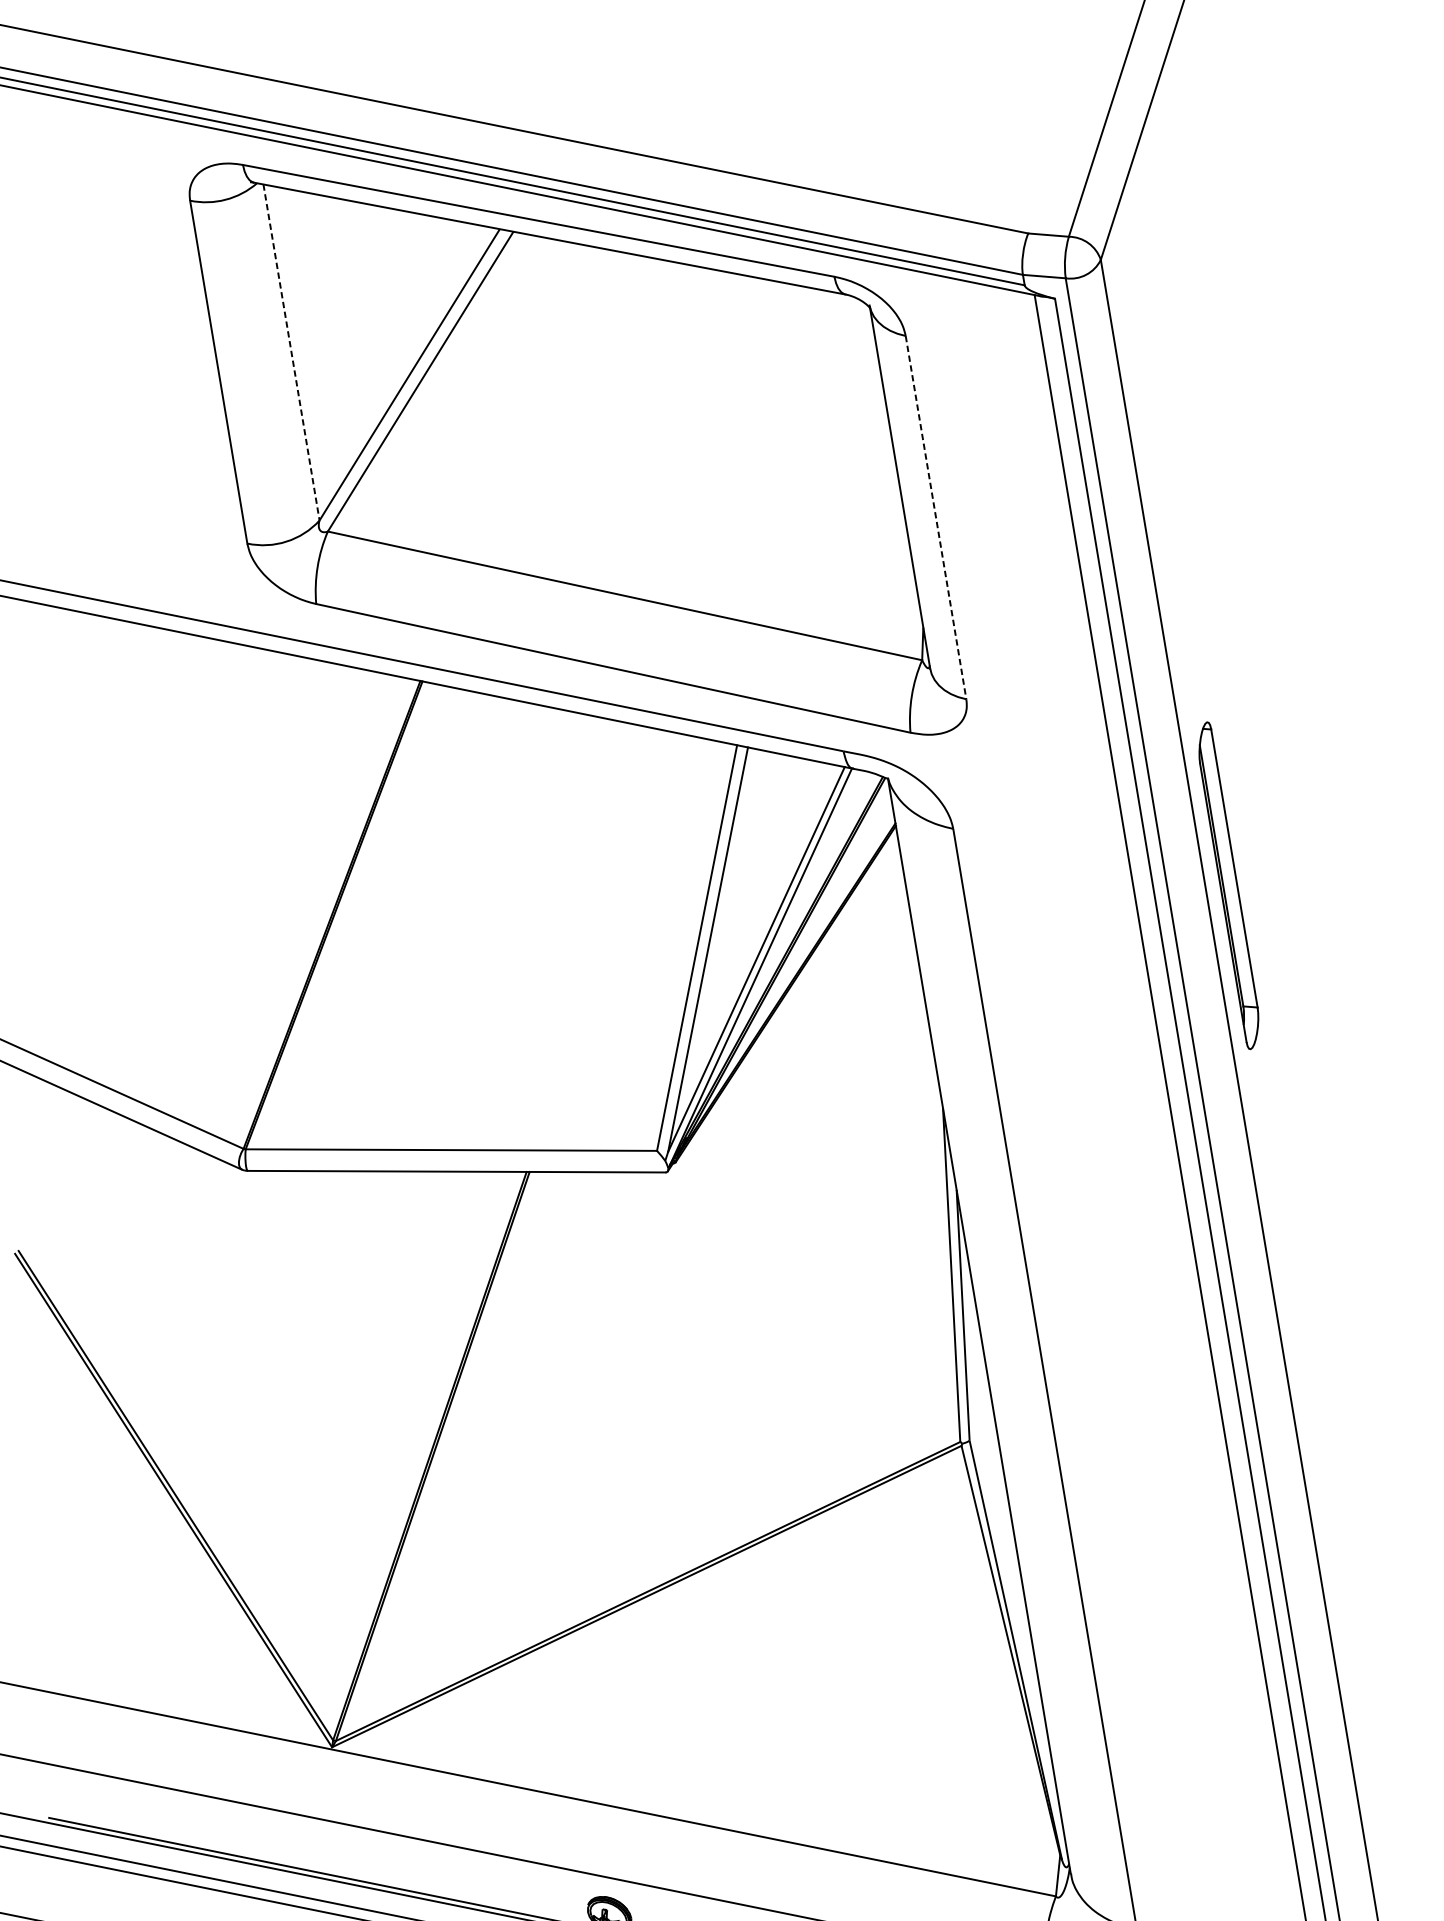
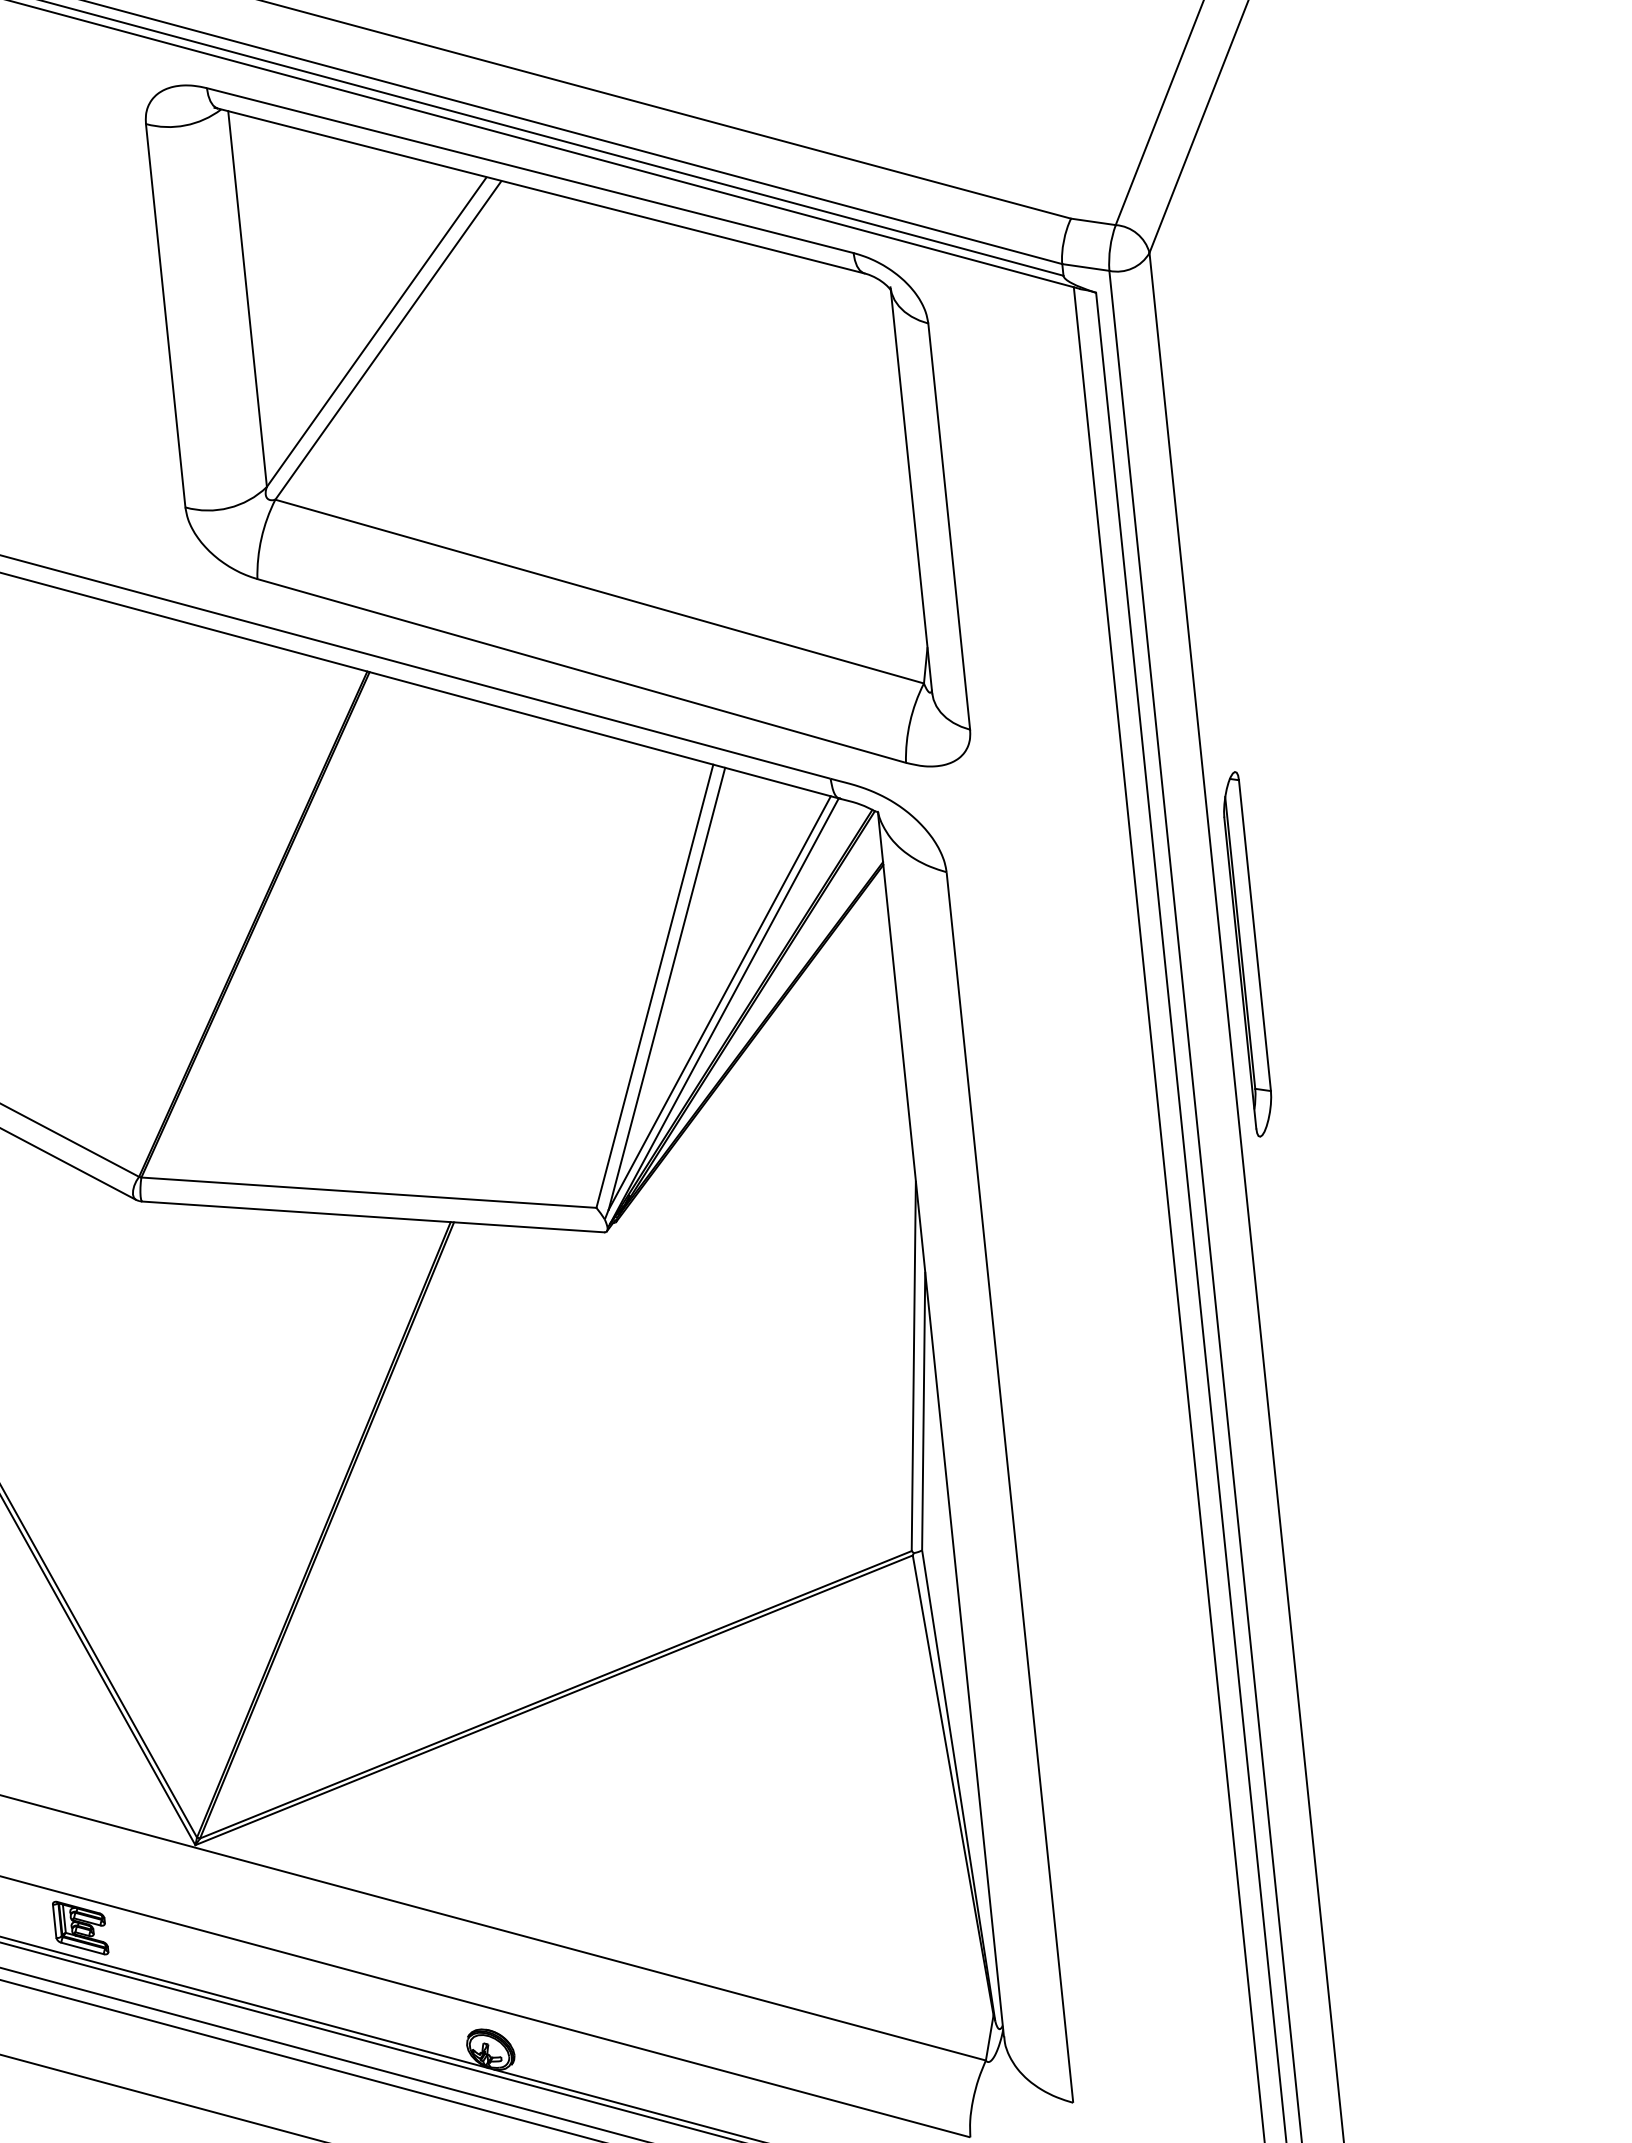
line: (291, 352) -> (247, 299), dashed -> solid
line: (936, 518) -> (949, 527), dashed -> solid
part: (233, 1827) -> (80, 1927), added

